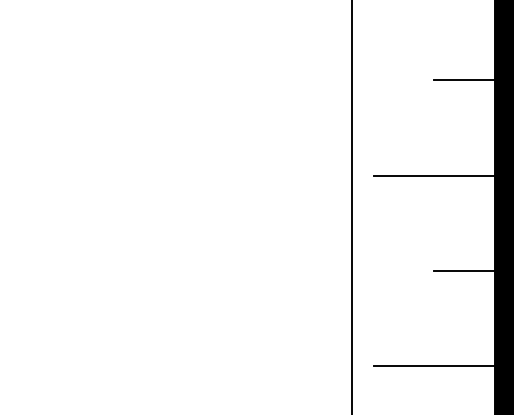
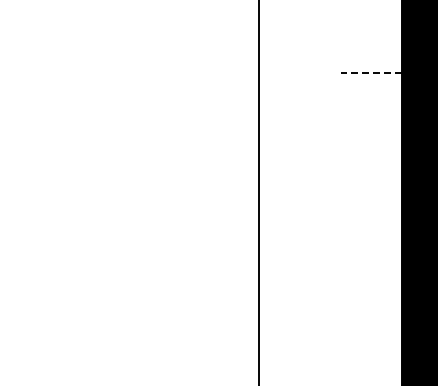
line: (464, 80) -> (371, 73), solid -> dashed
line: (434, 175) -> (341, 168), removed
line: (464, 271) -> (371, 264), removed
line: (434, 366) -> (341, 359), removed

